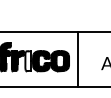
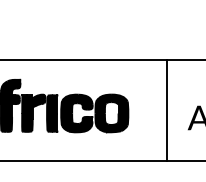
line: (77, 59) -> (166, 110), moved
fill: (27, 60) -> (51, 112), added

